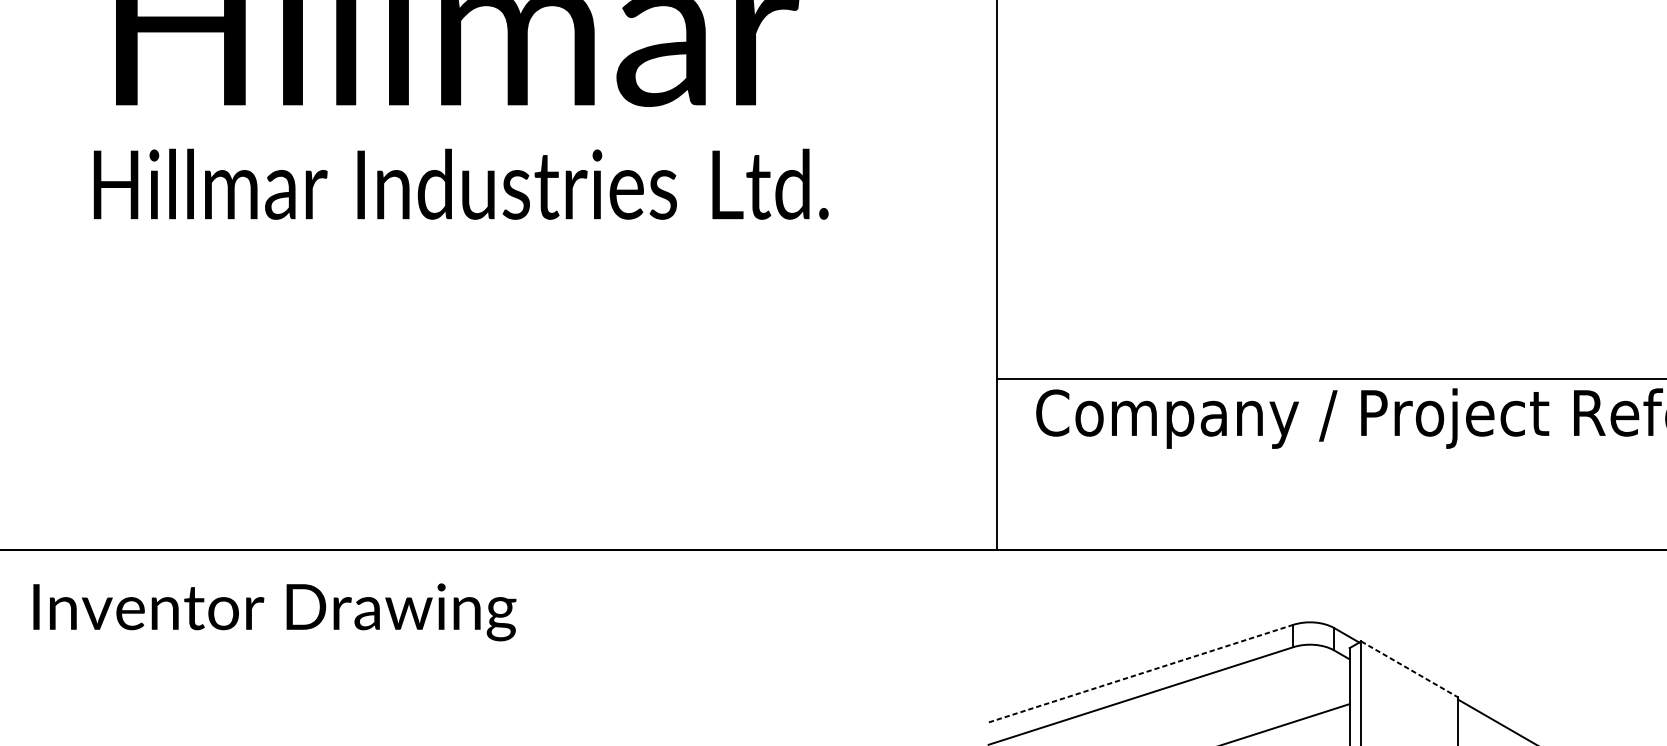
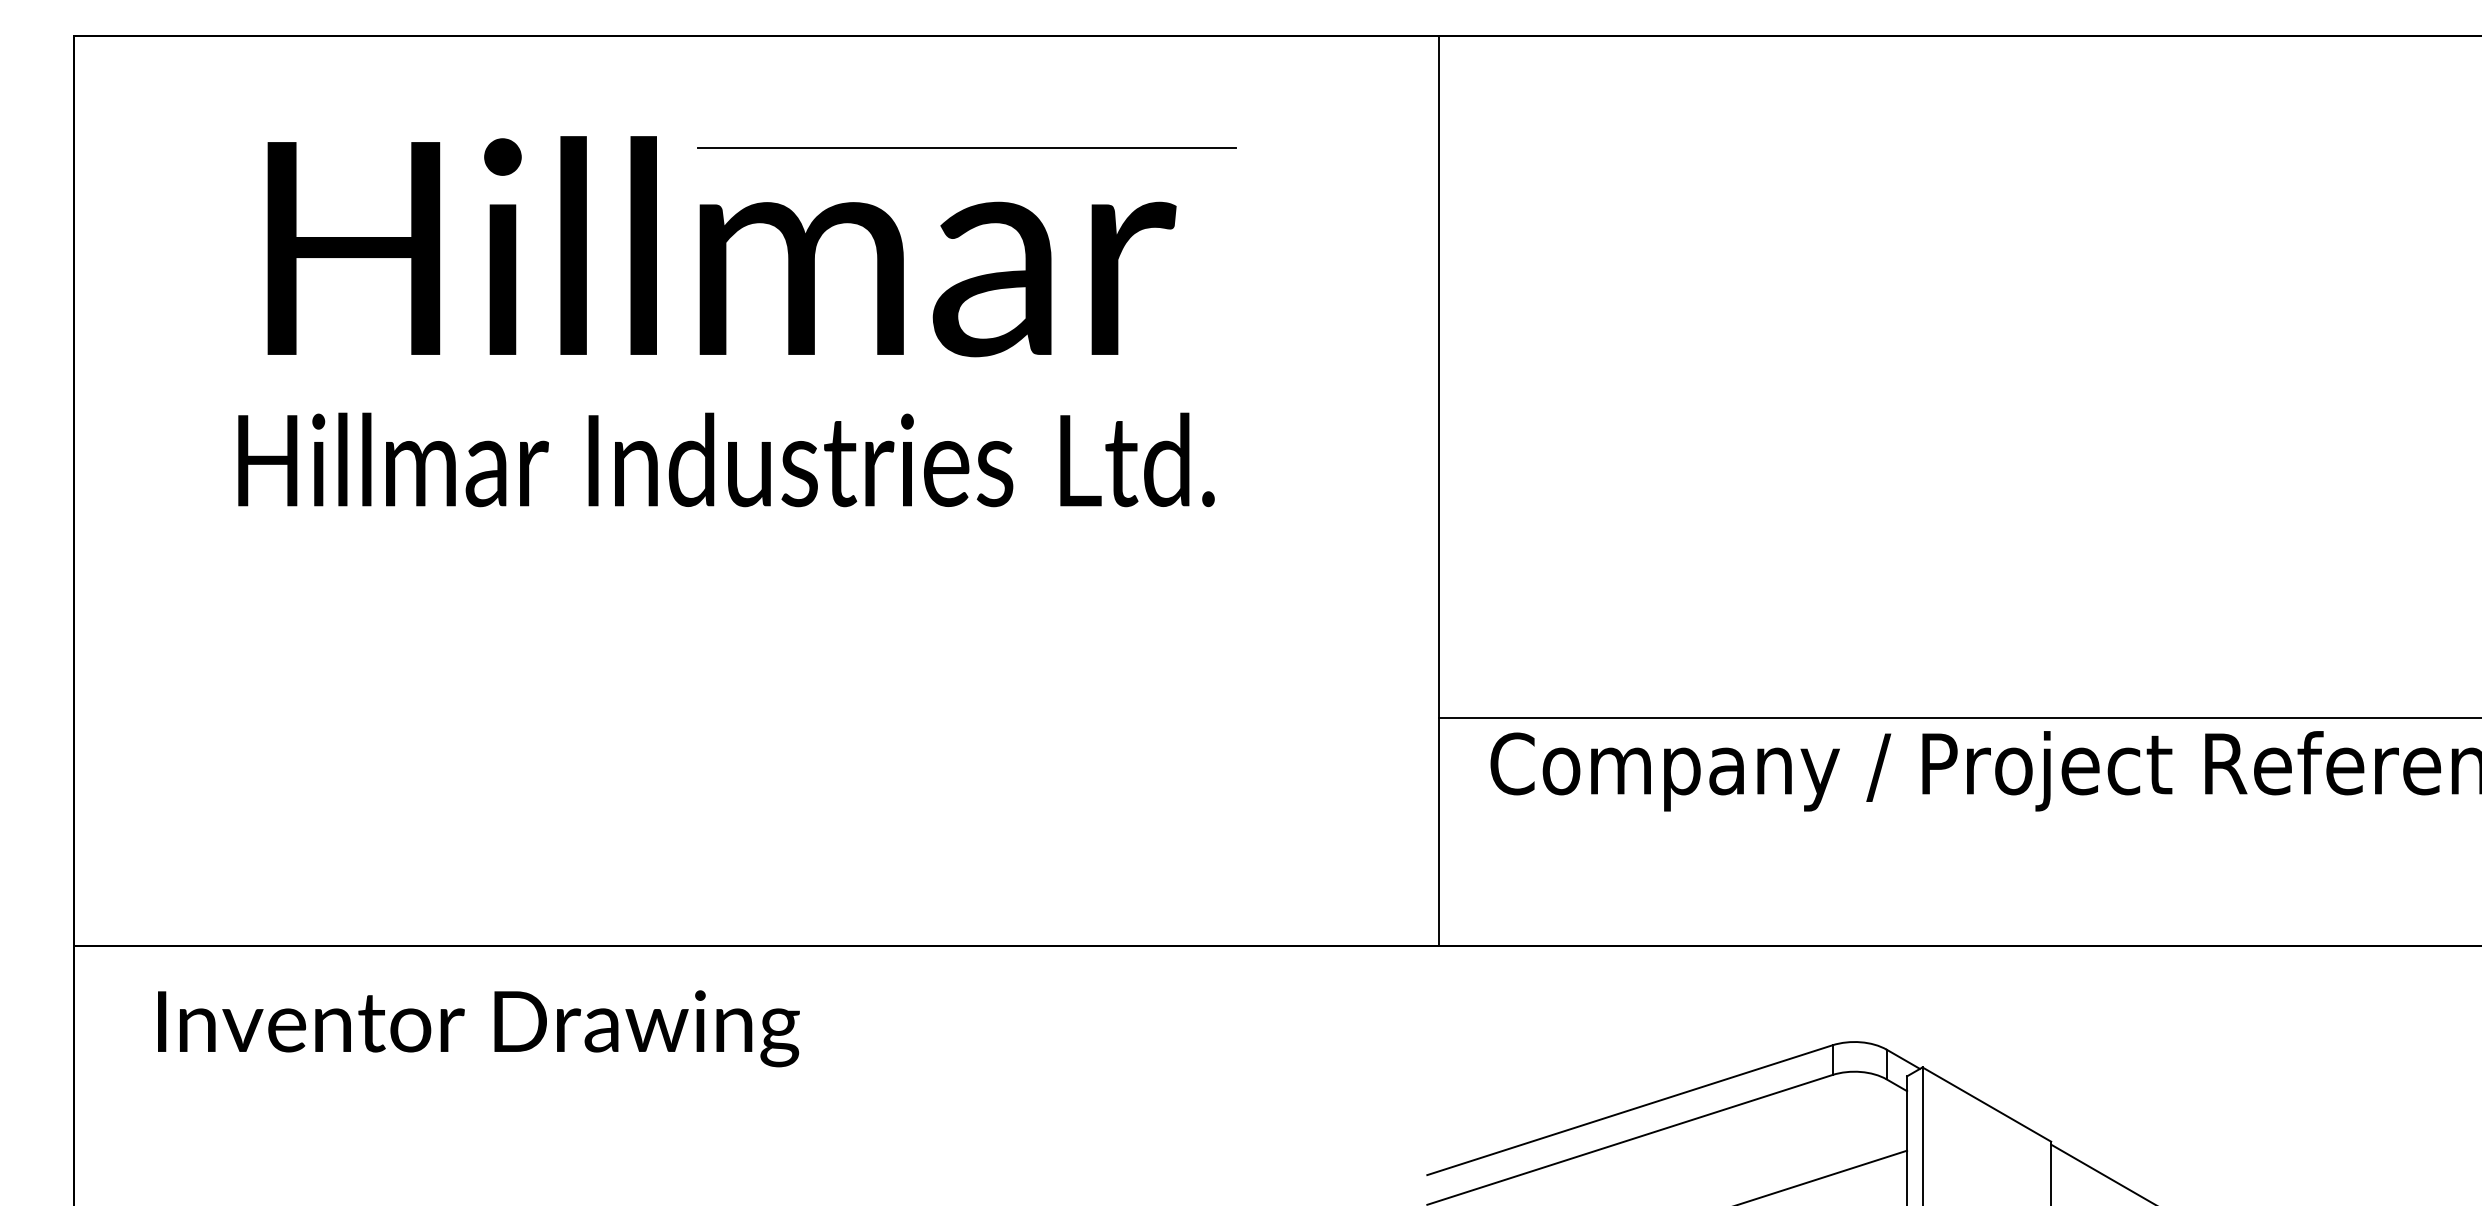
line: (1410, 669) -> (1987, 1104), dashed -> solid
line: (1140, 673) -> (1629, 1110), dashed -> solid

